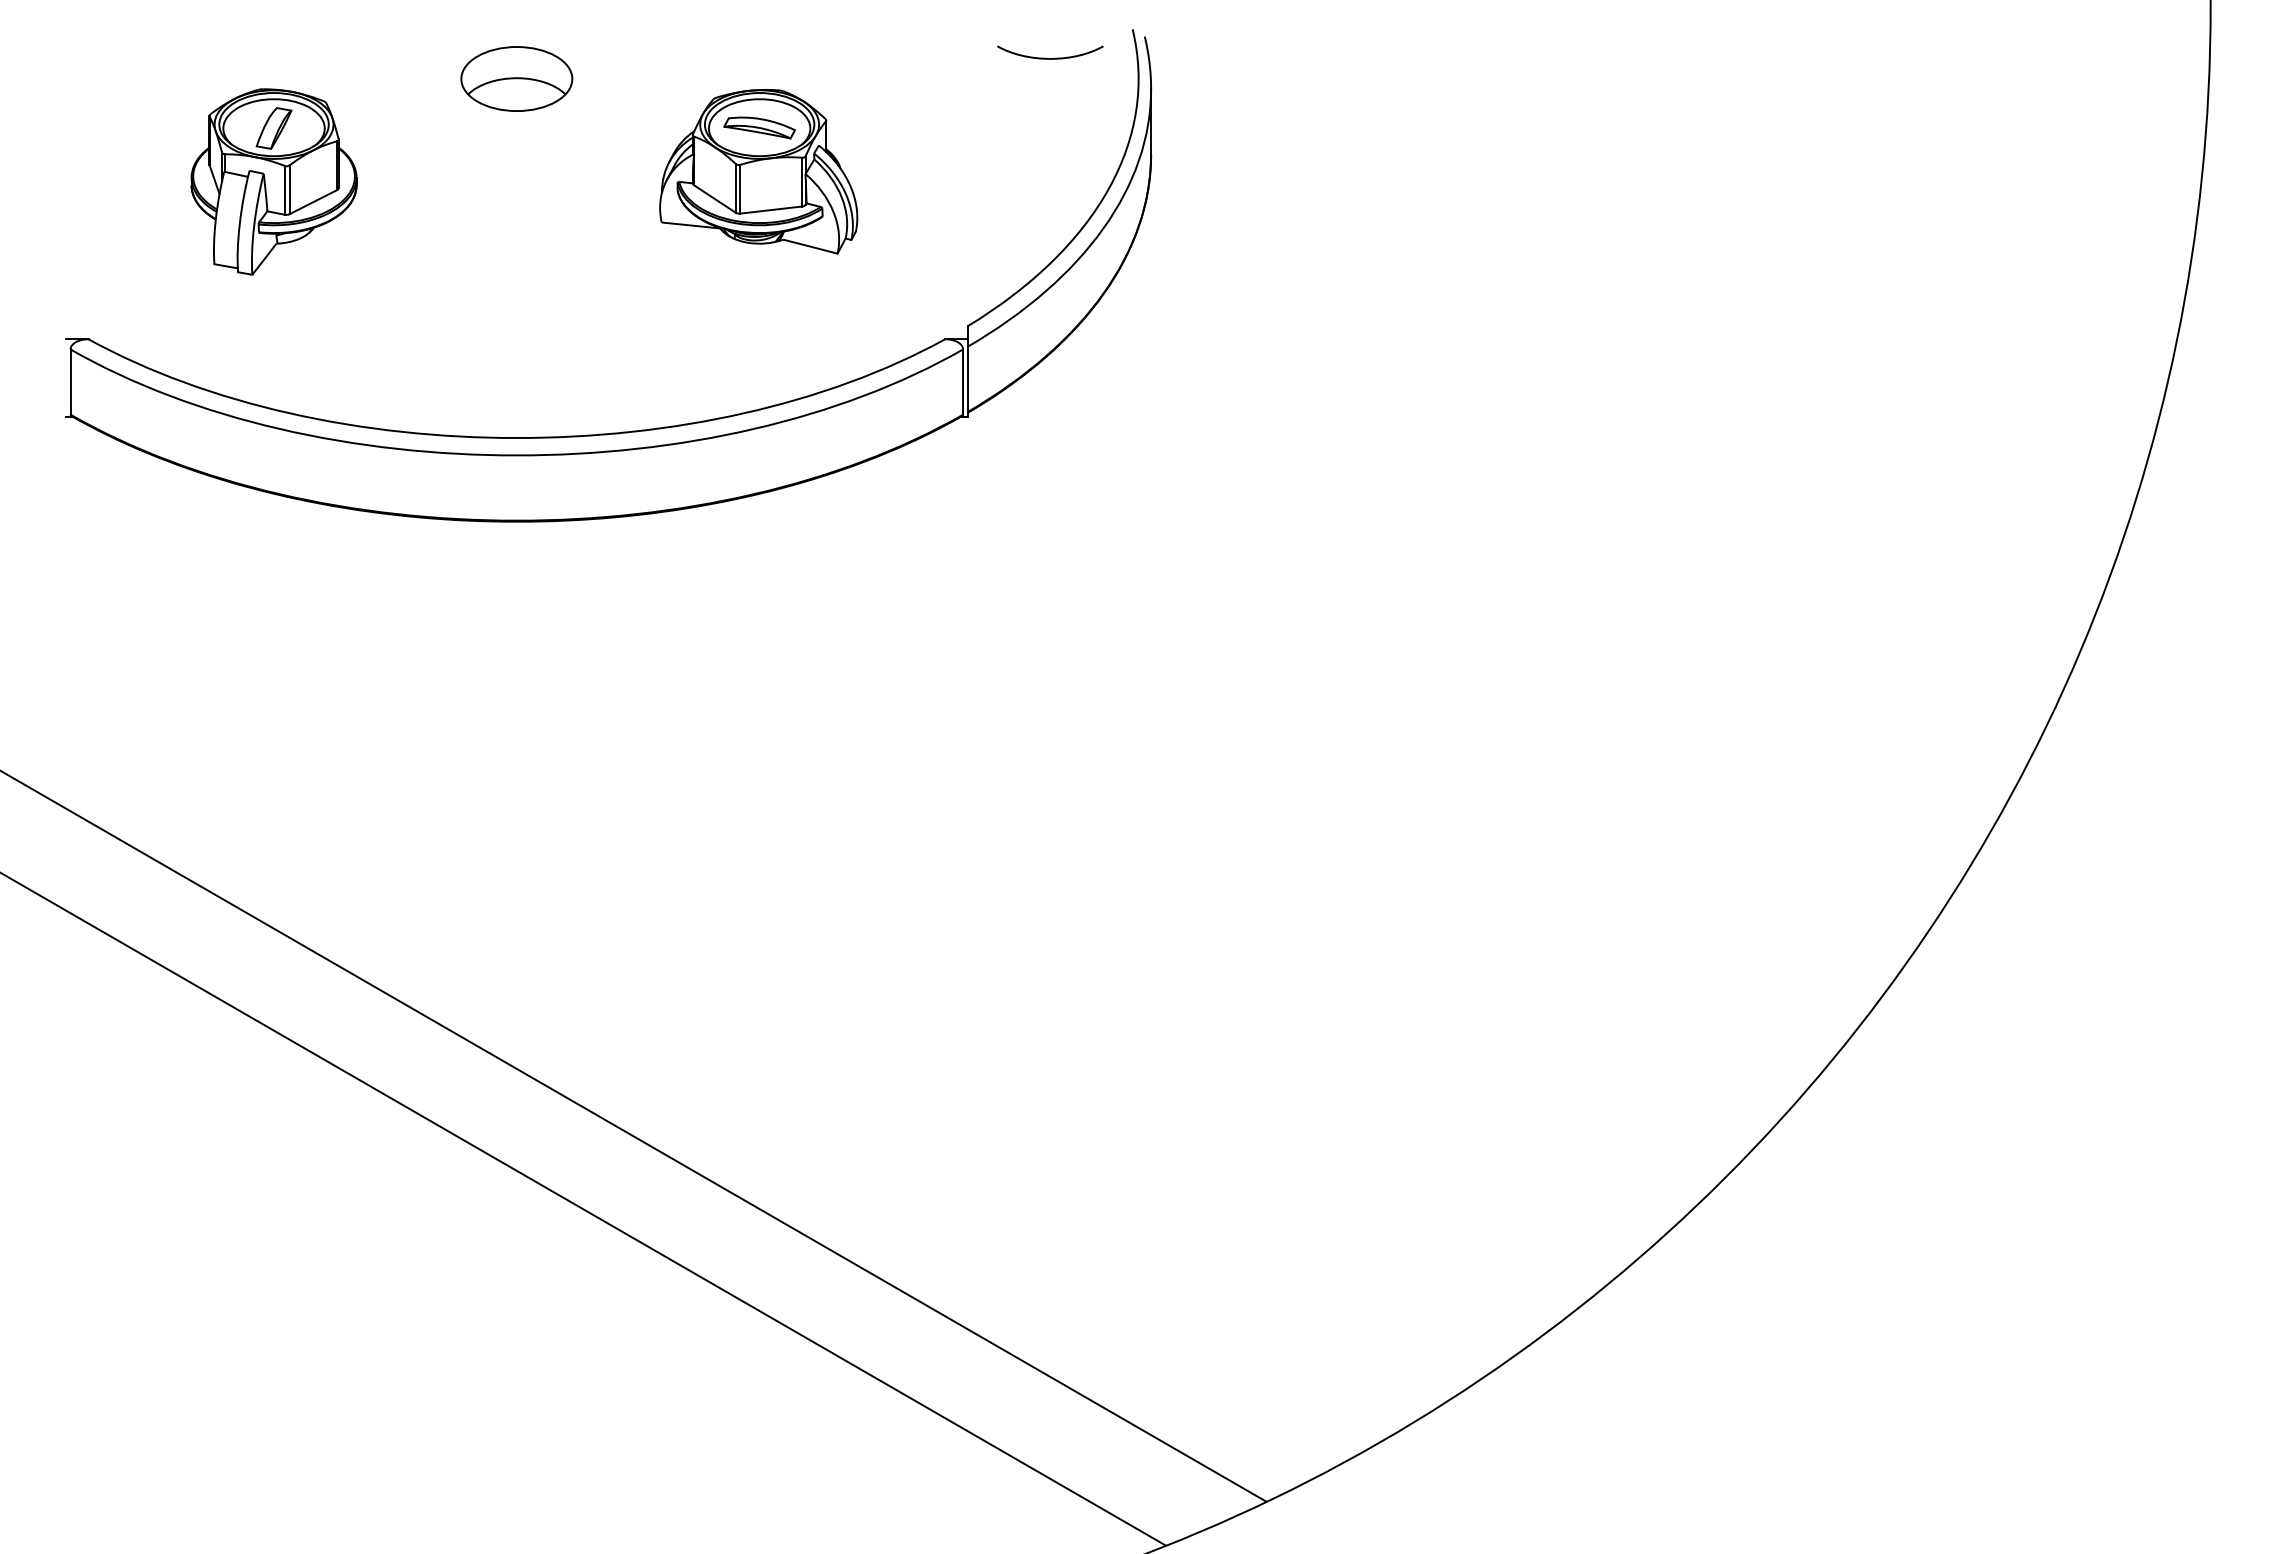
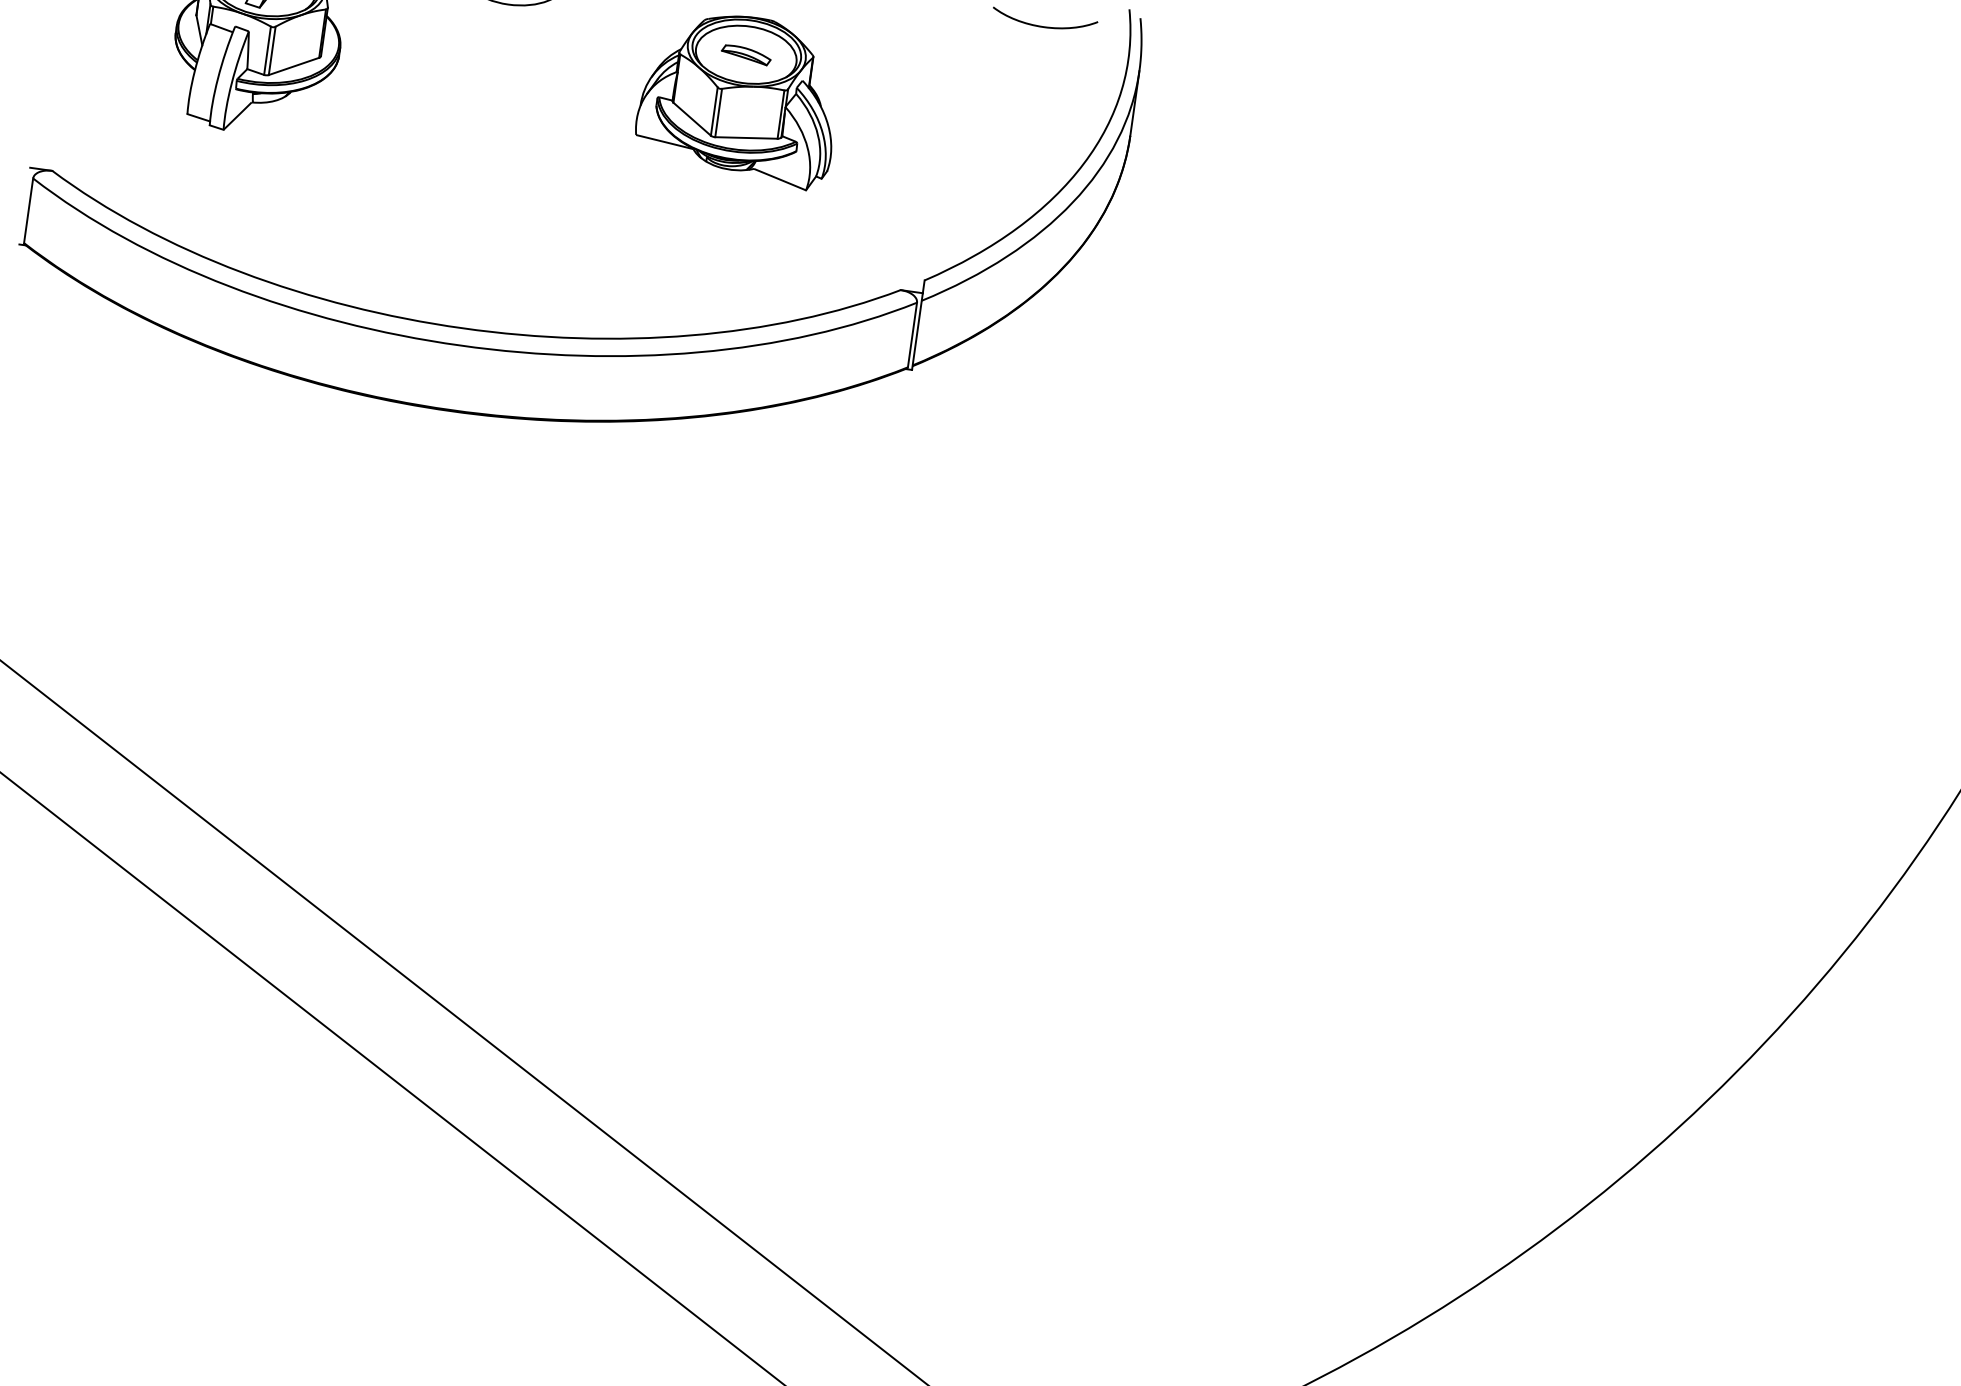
part: (759, 127) -> (746, 54), size x0.7

